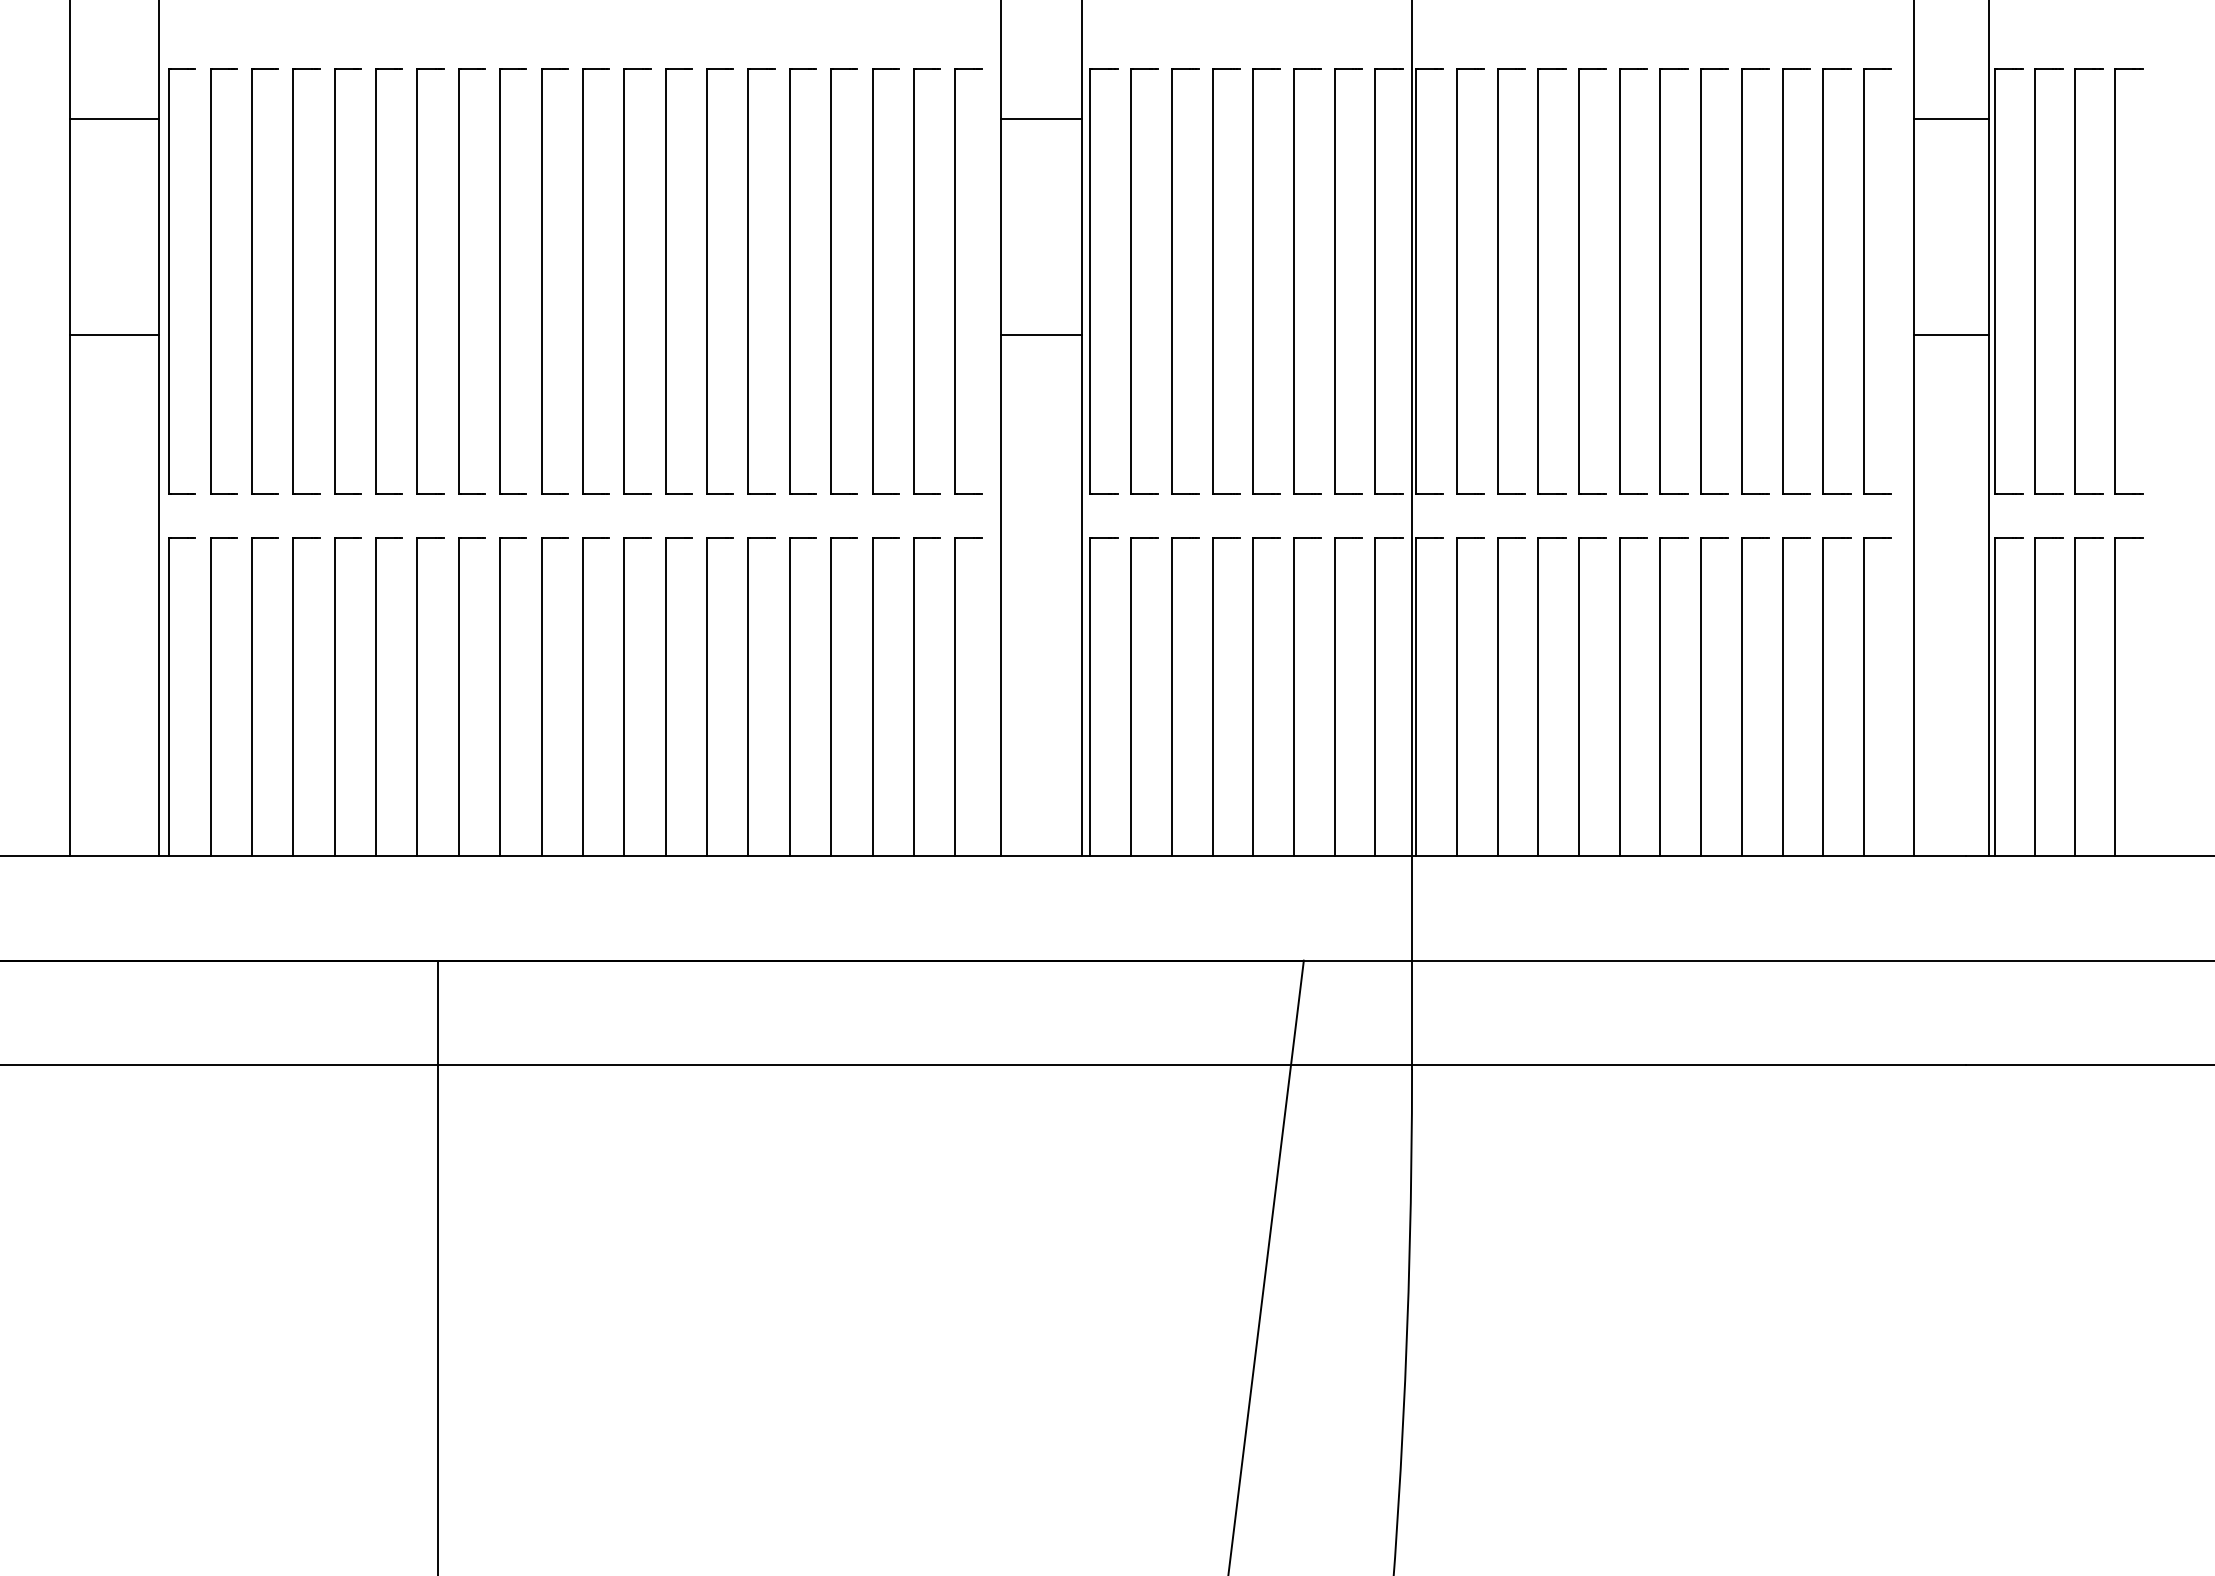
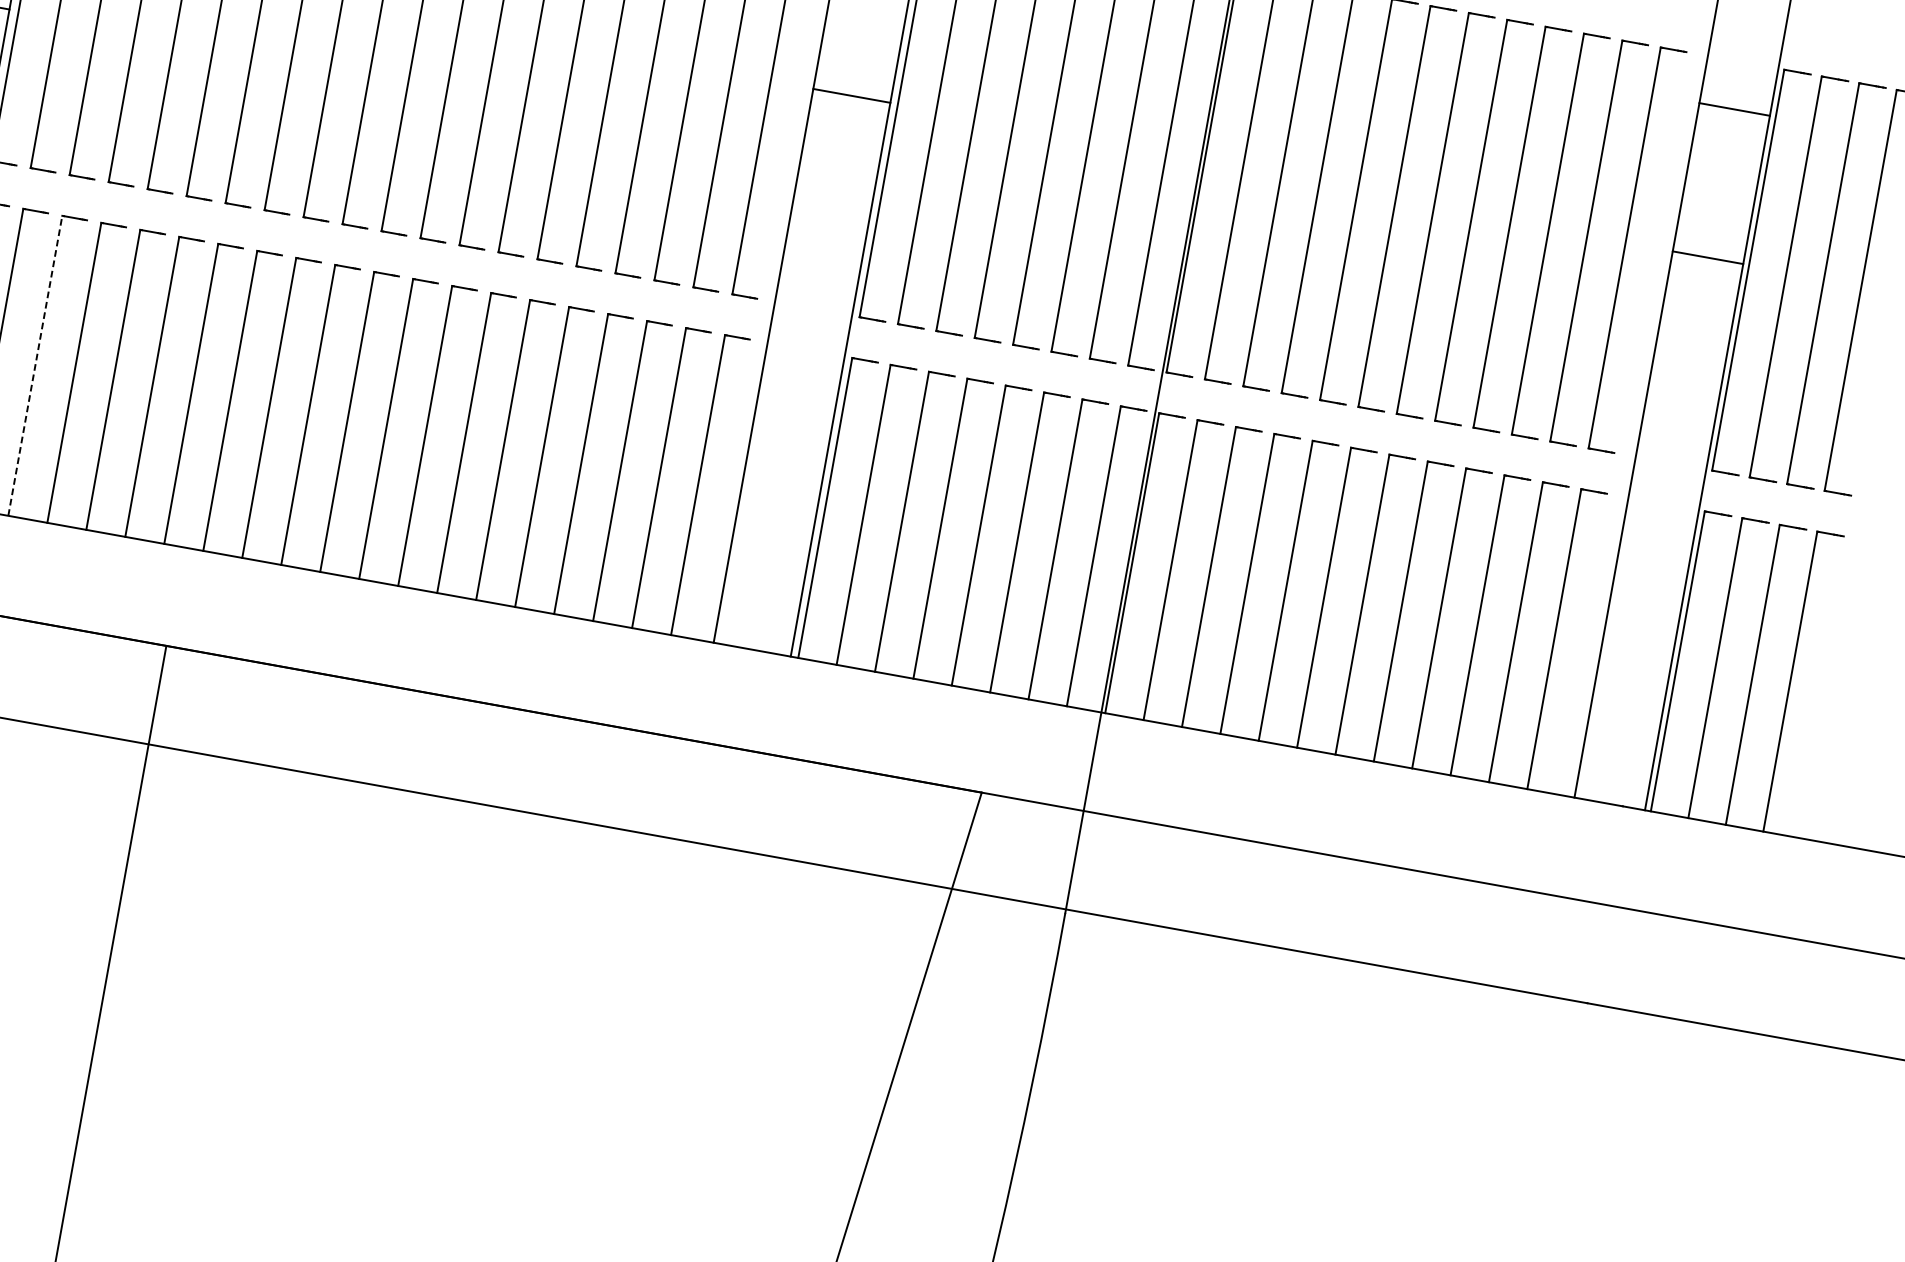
line: (1041, 335) -> (851, 96), moved
line: (1951, 335) -> (1707, 257), moved
line: (251, 696) -> (35, 365), solid -> dashed

